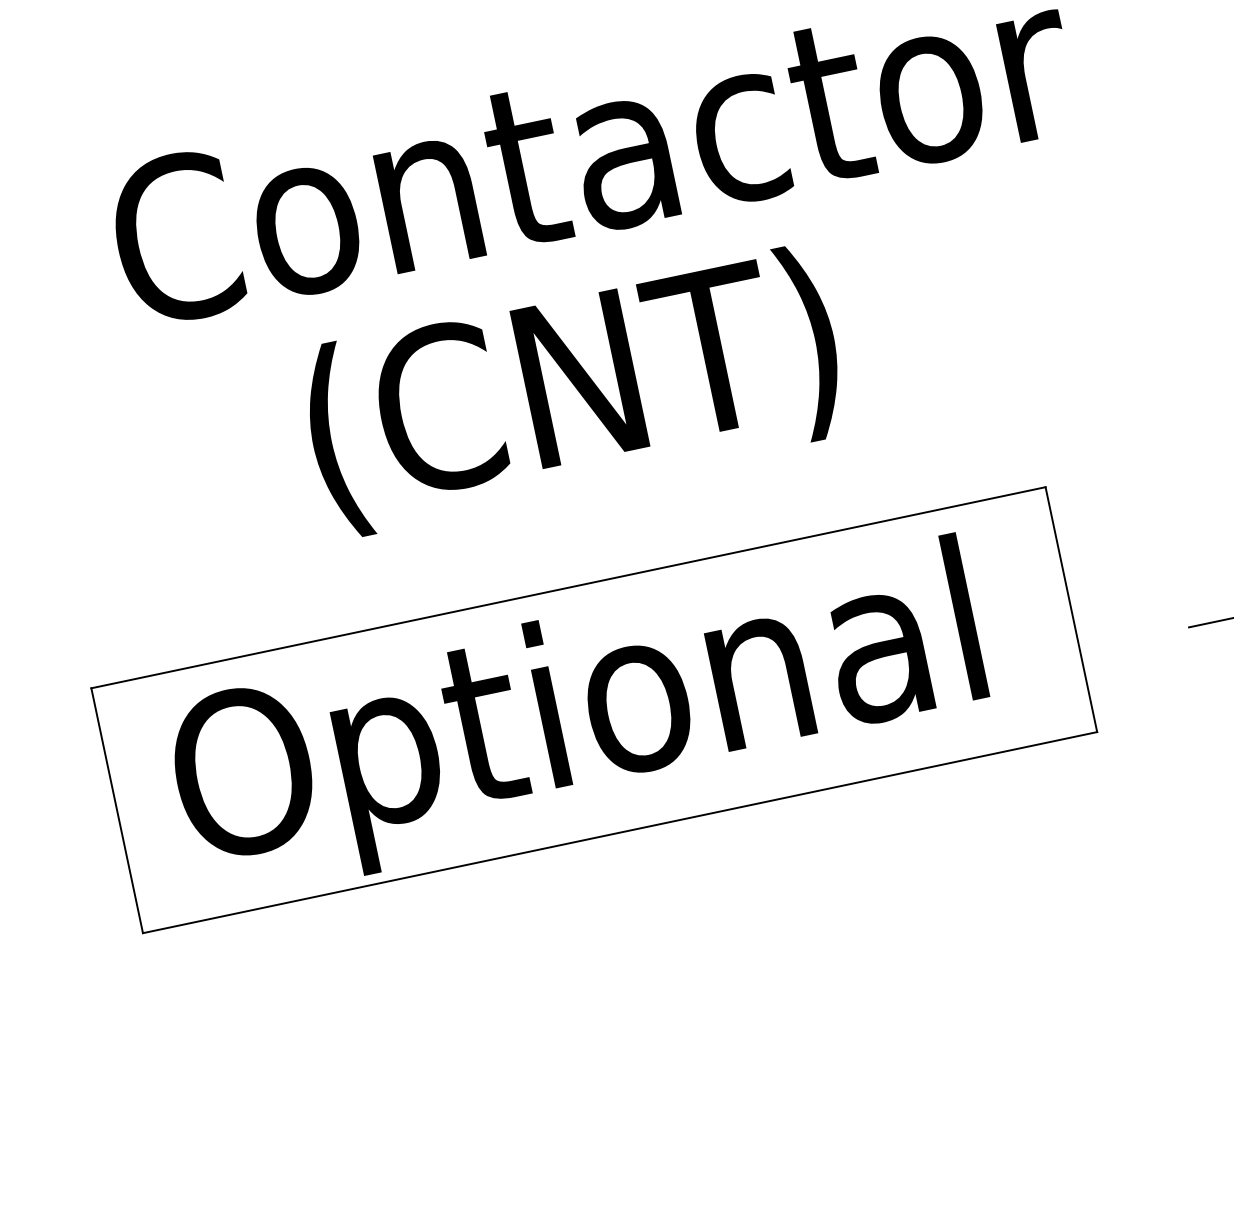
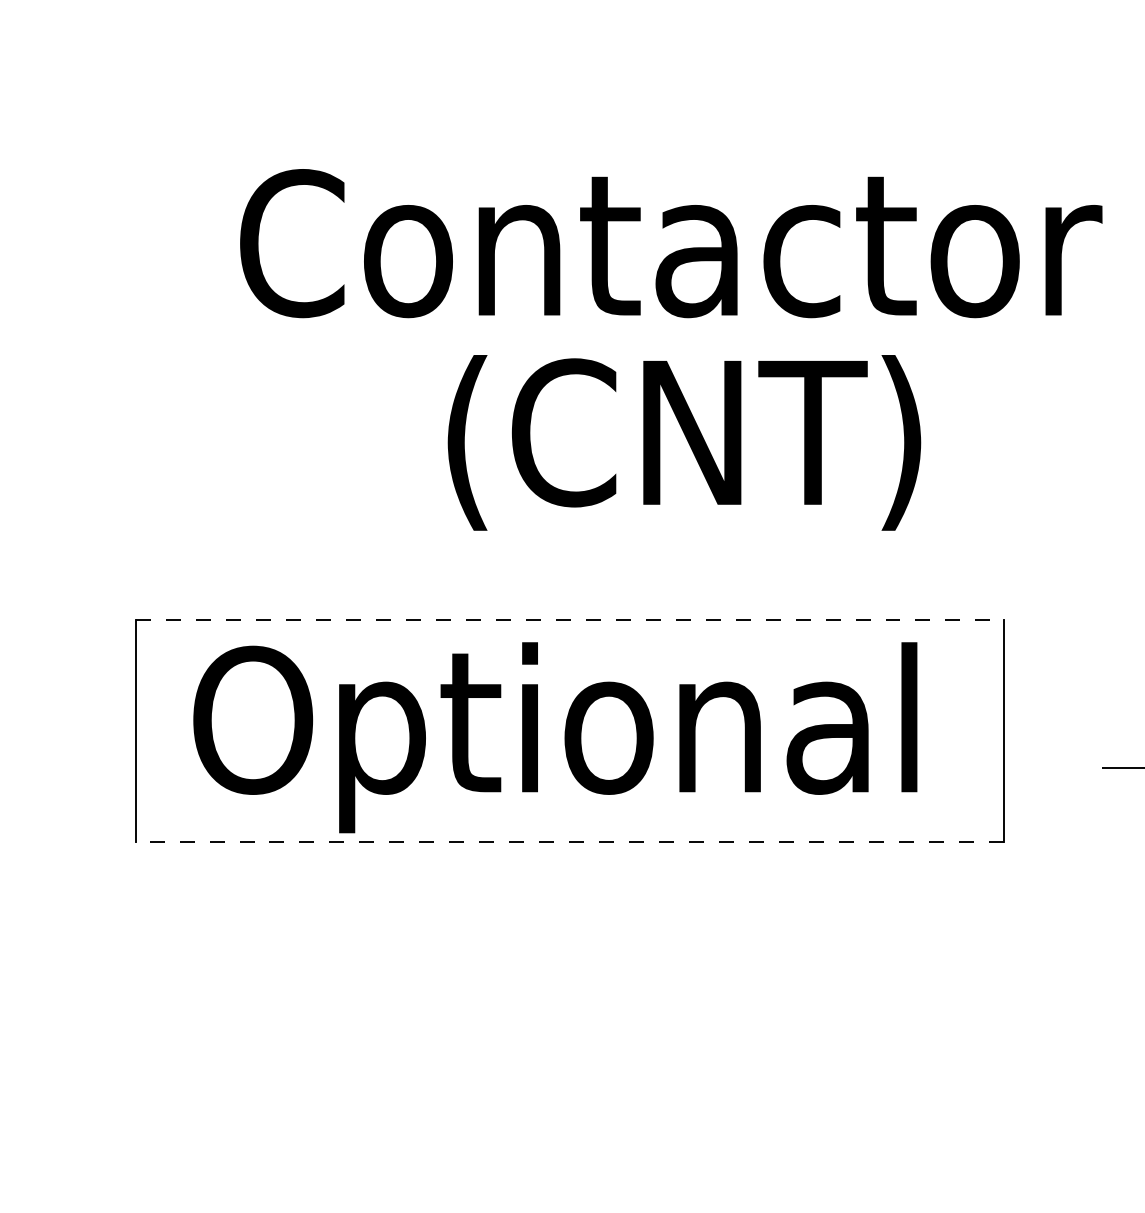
text: (573, 391) -> (684, 442), moved
line: (567, 587) -> (569, 619), solid -> dashed
line: (619, 832) -> (569, 842), solid -> dashed

